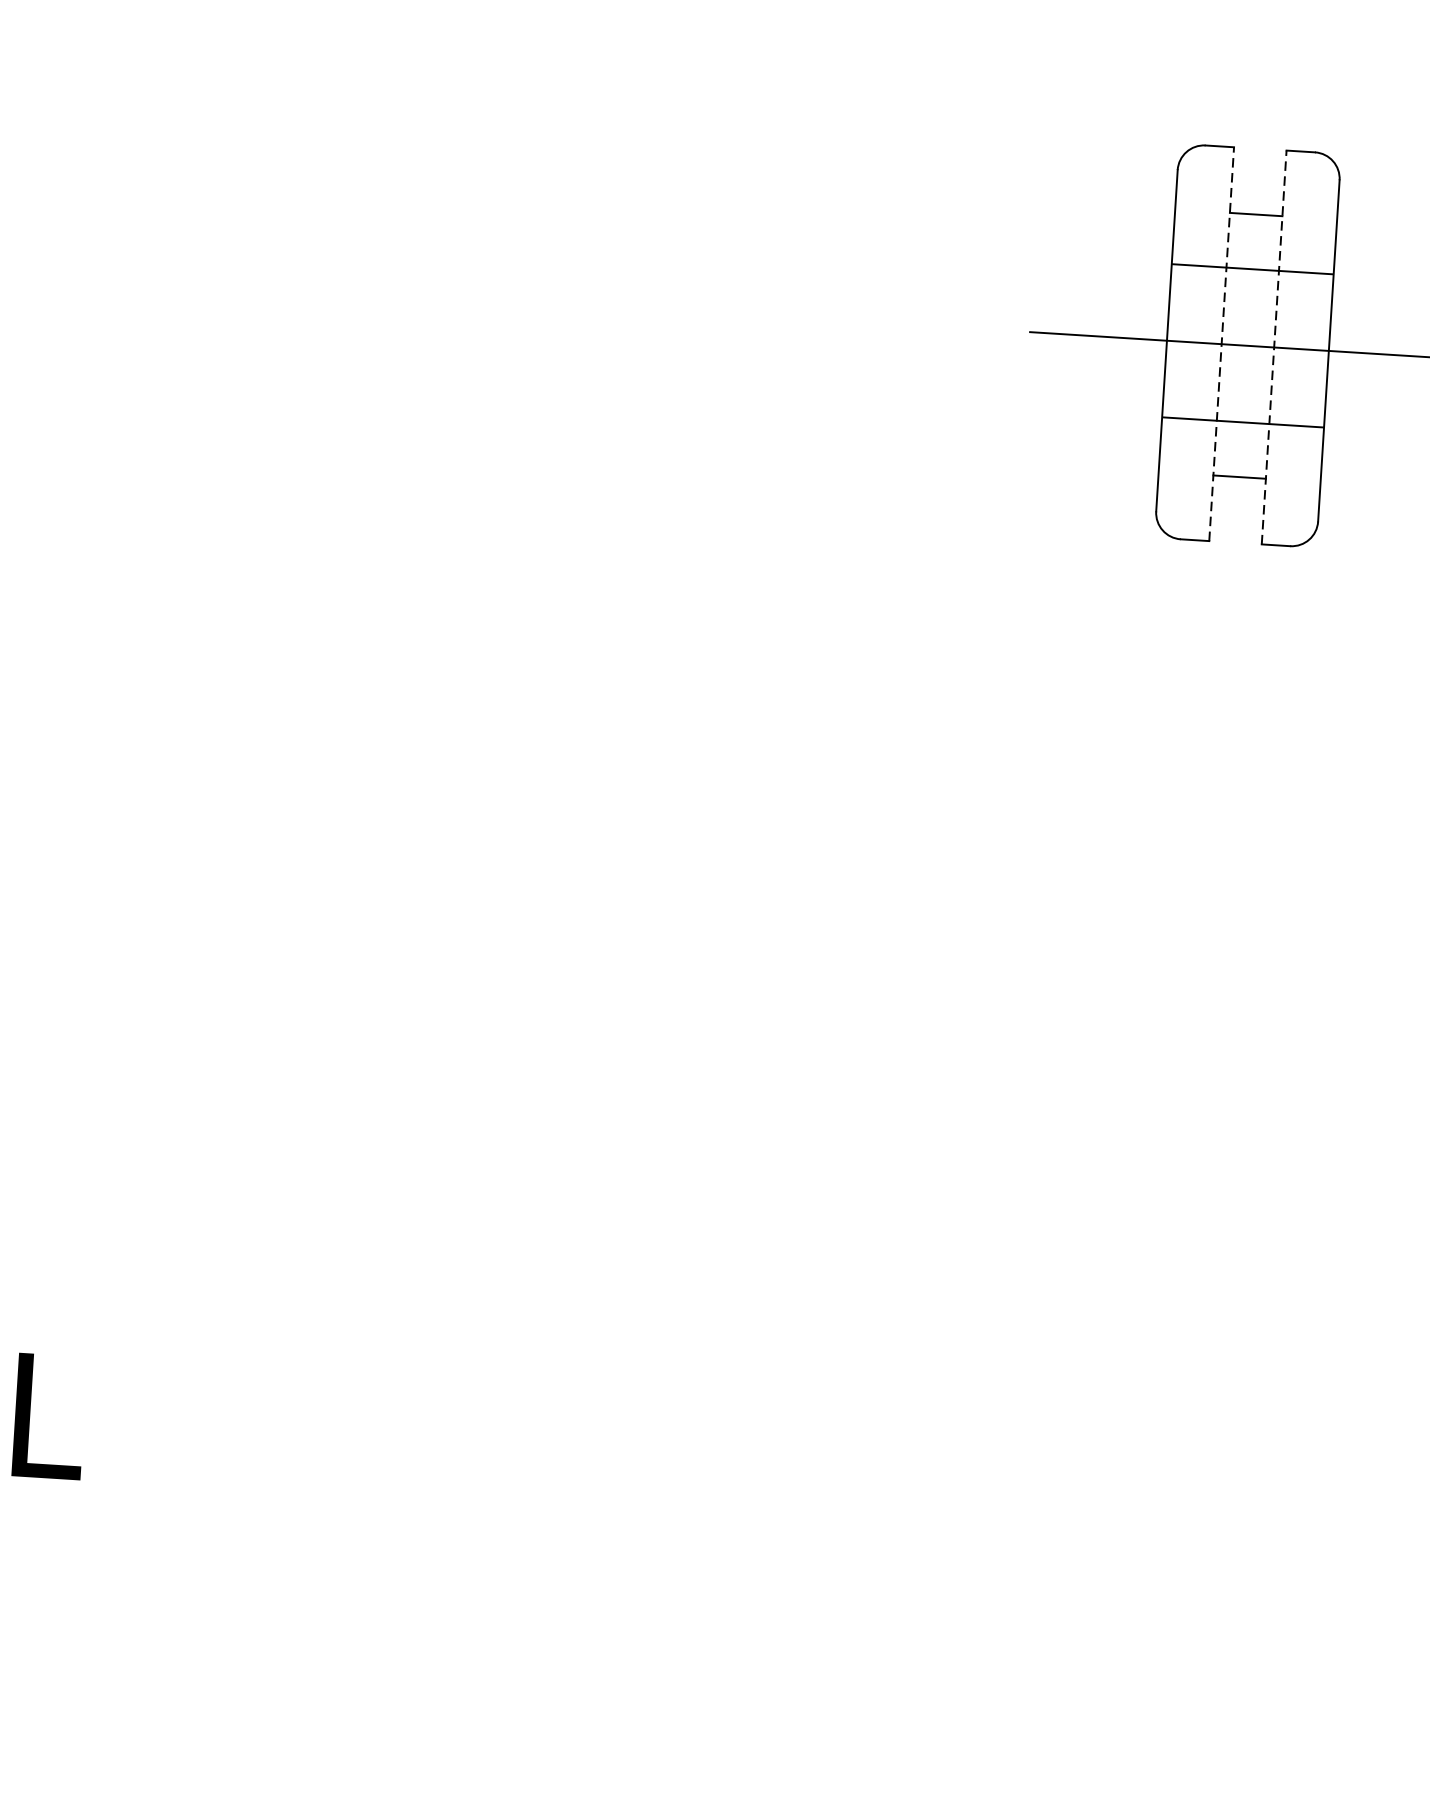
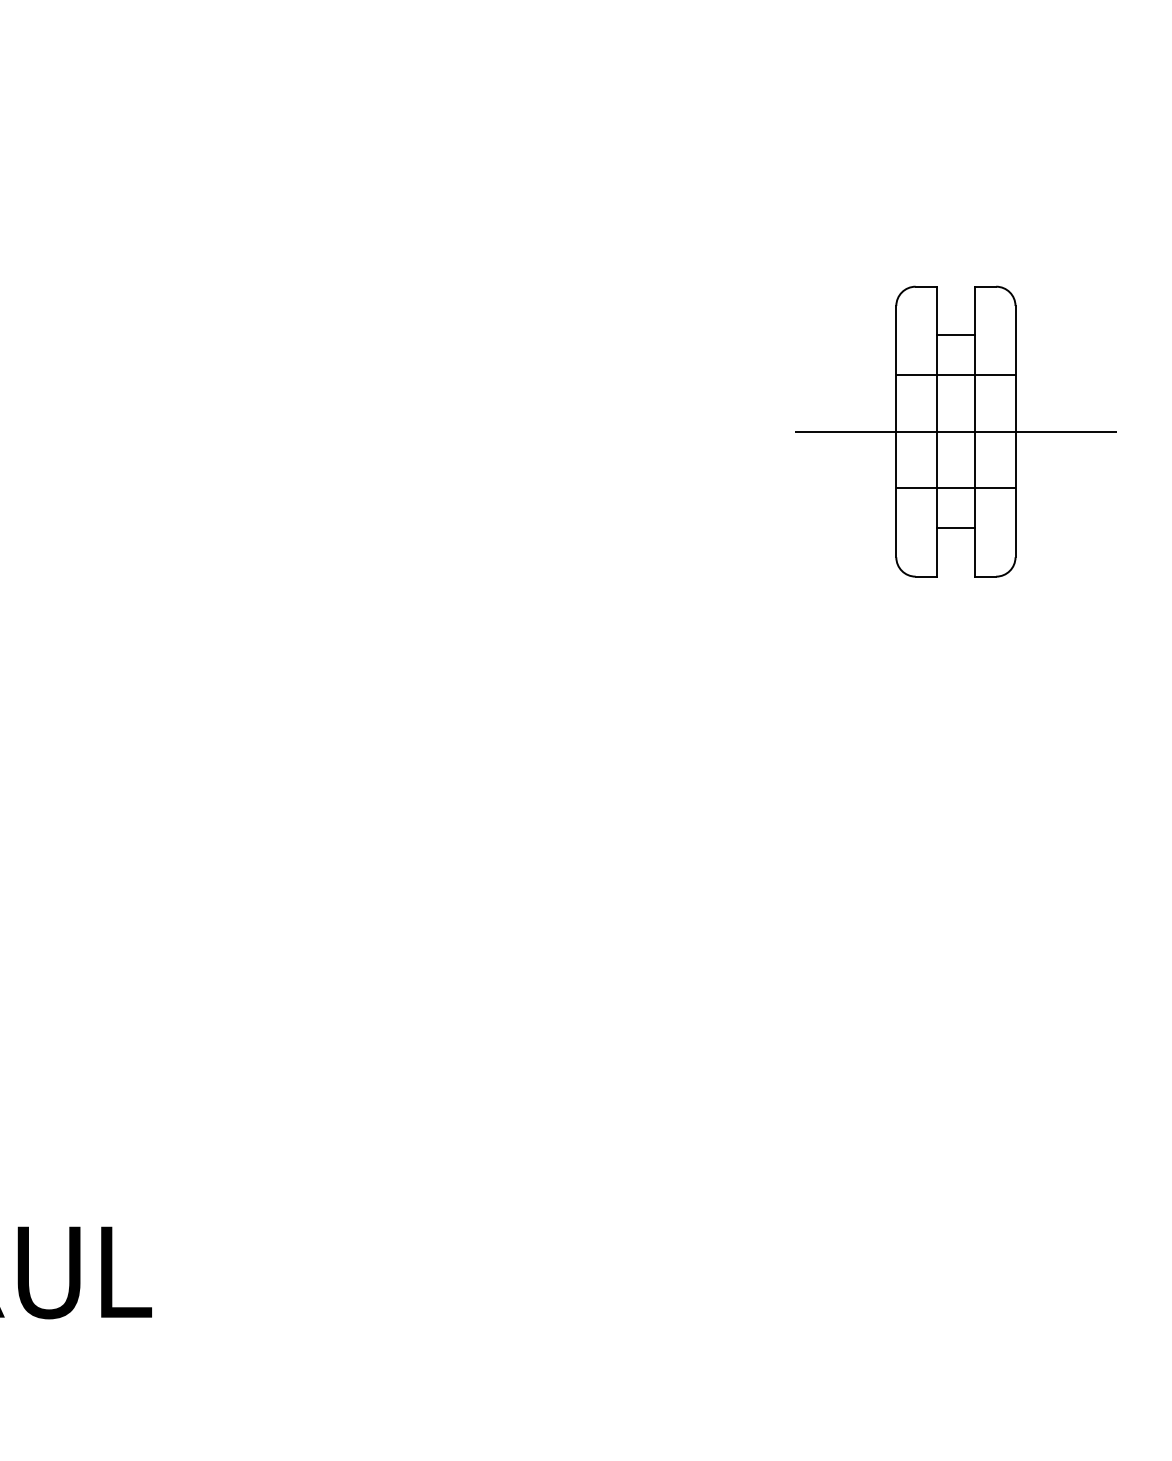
line: (1221, 343) -> (936, 431), dashed -> solid
line: (1274, 347) -> (975, 431), dashed -> solid

